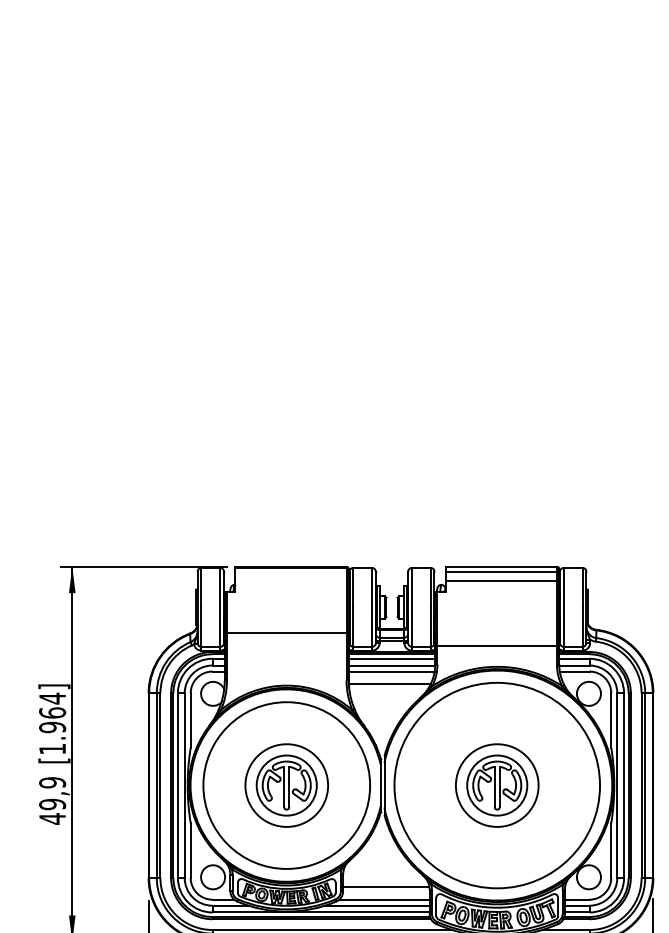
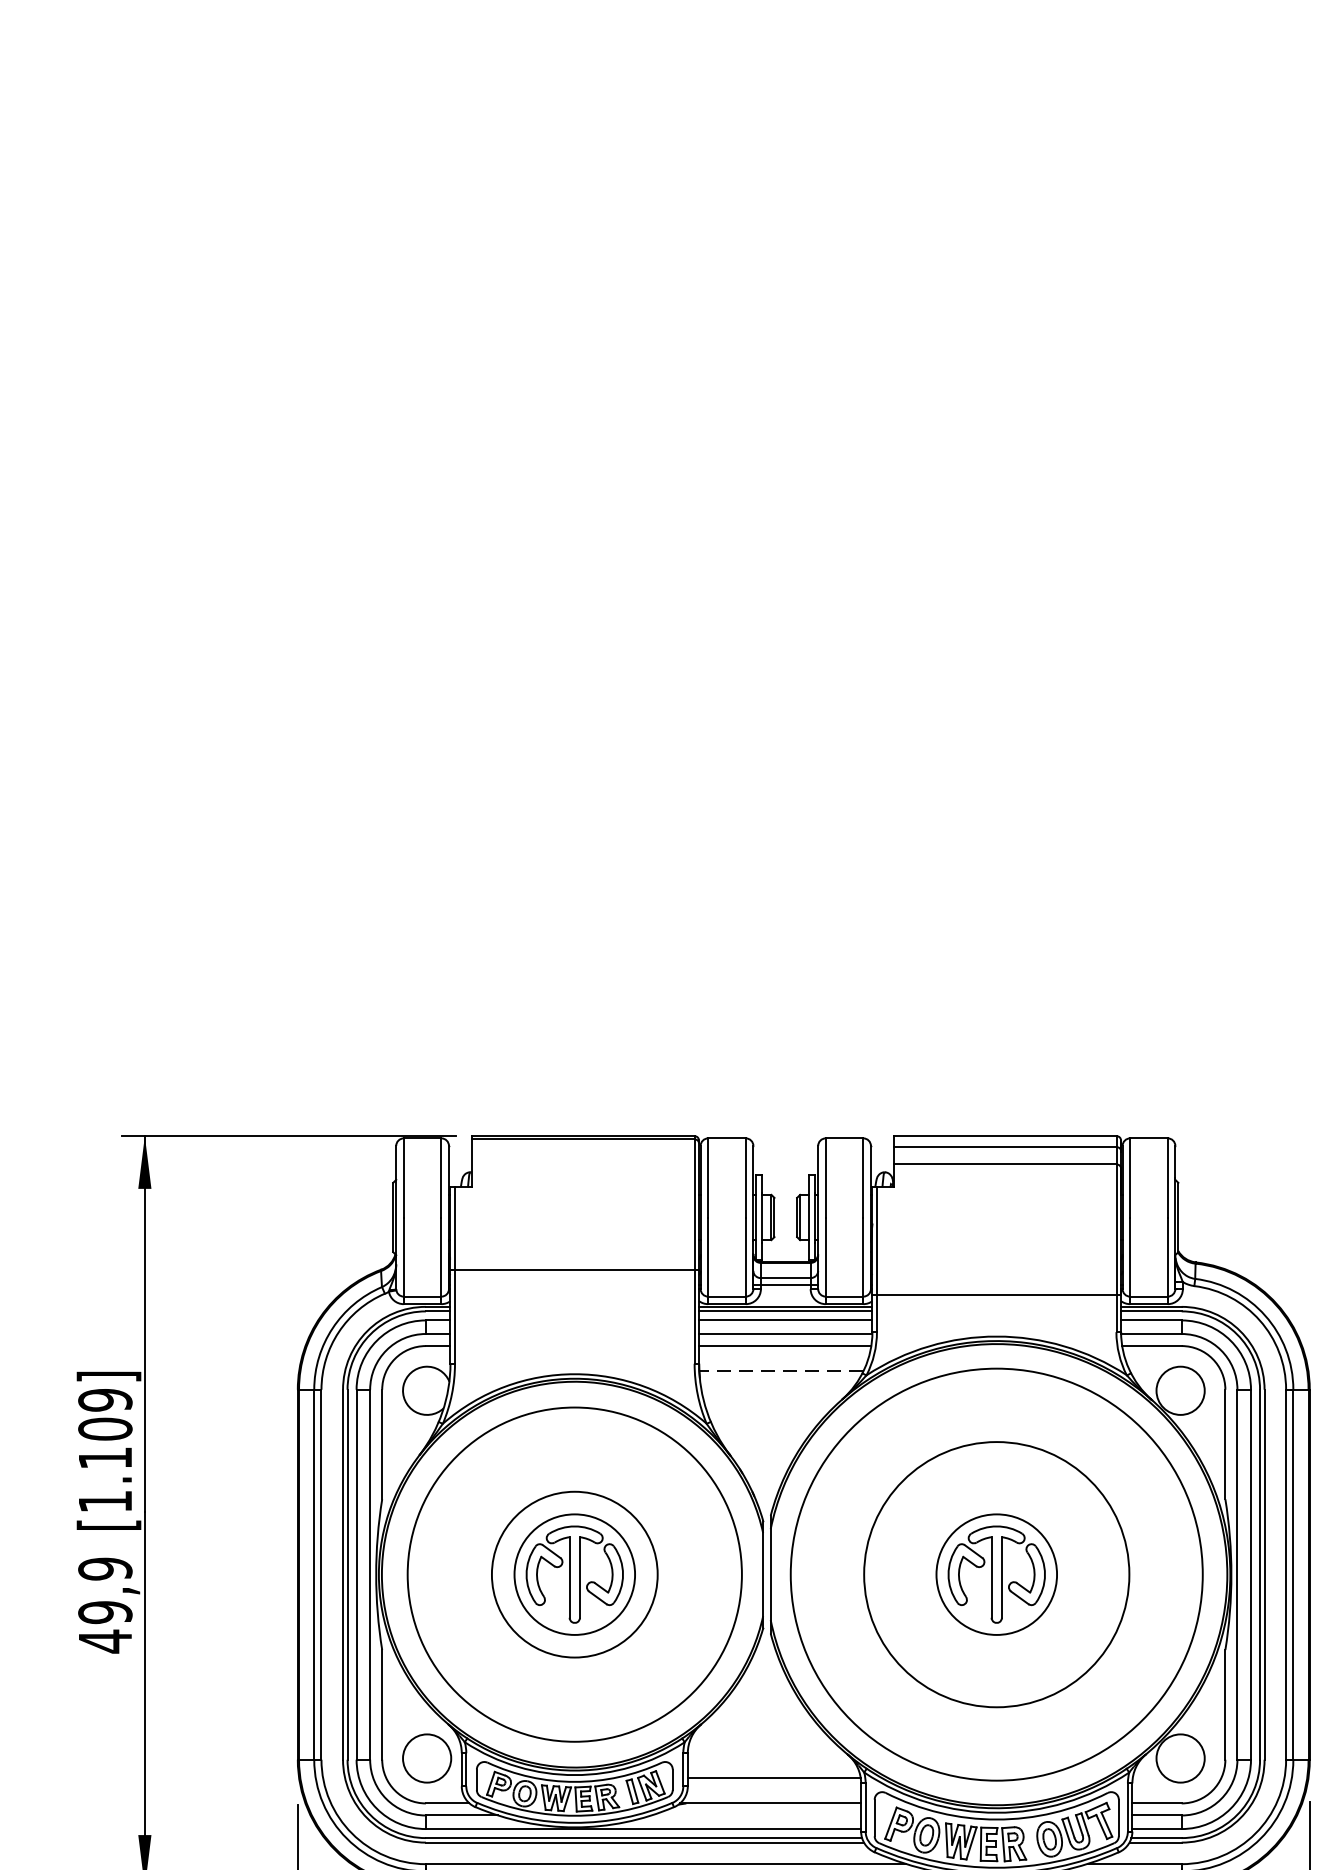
line: (389, 684) -> (780, 1372), solid -> dashed
text: (52, 712) -> (105, 1428), [1.964] -> [1.109]
circle: (496, 785) -> (995, 1574), size x1.6
line: (377, 905) -> (756, 1815), removed

